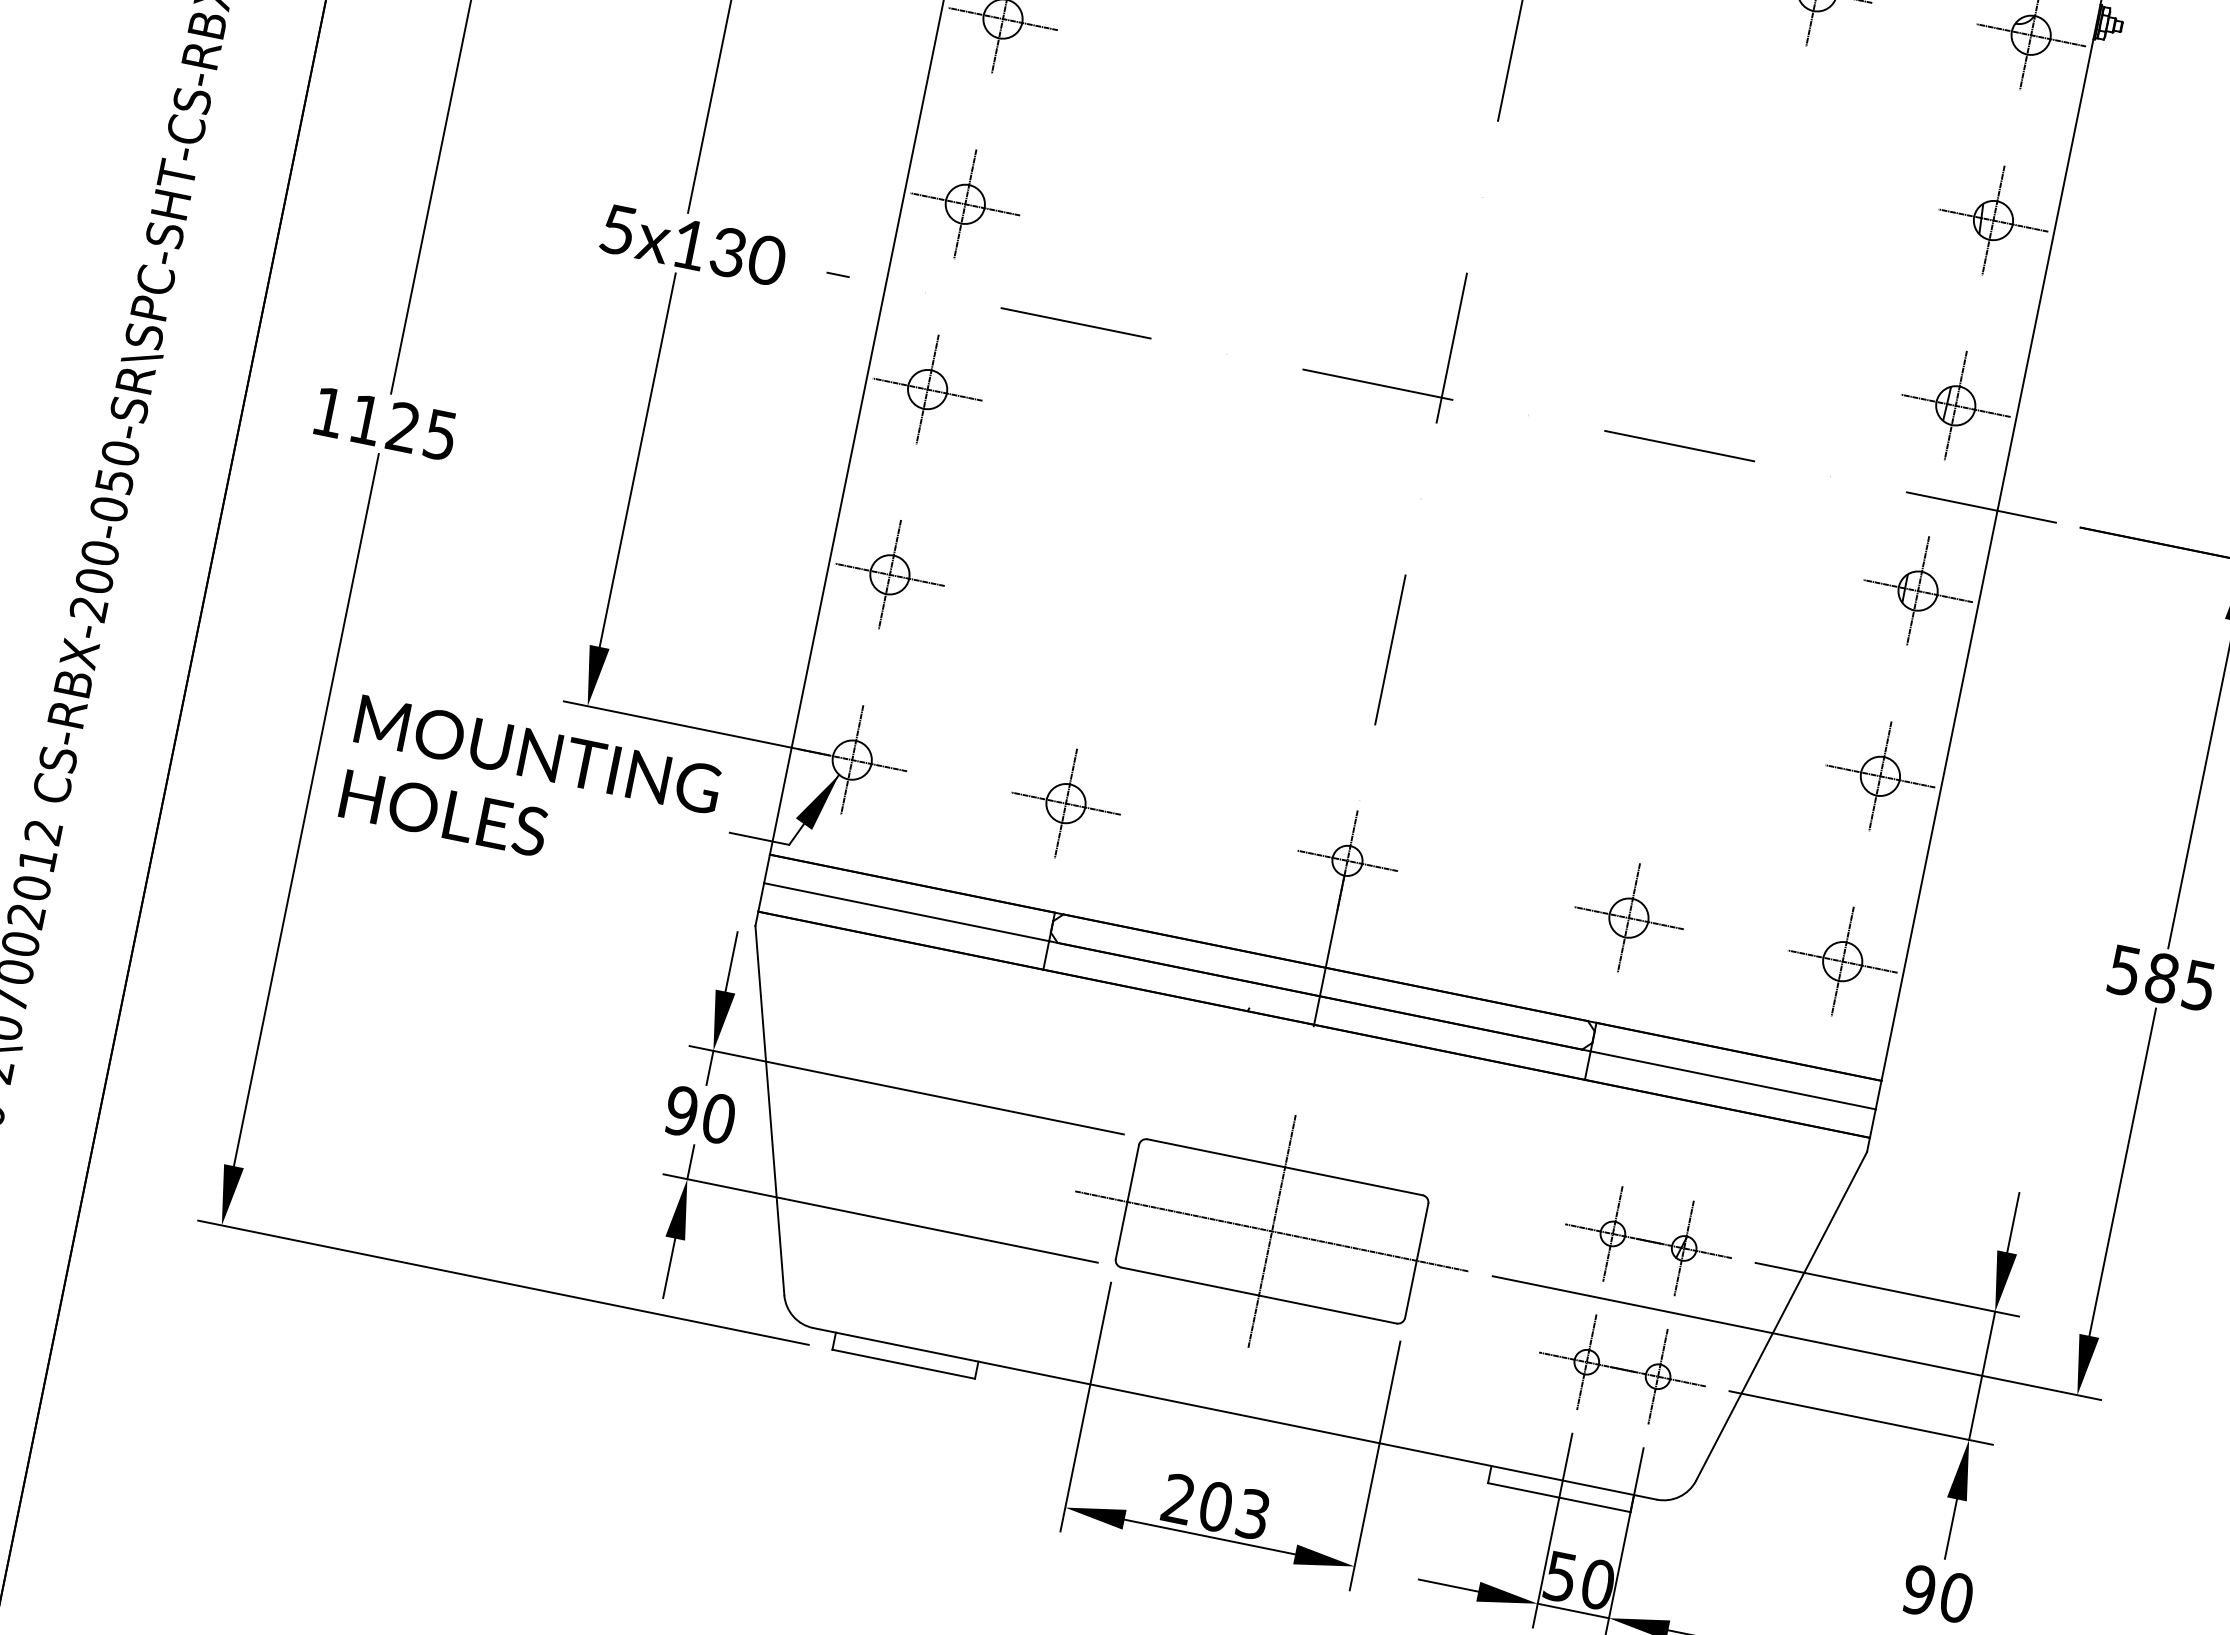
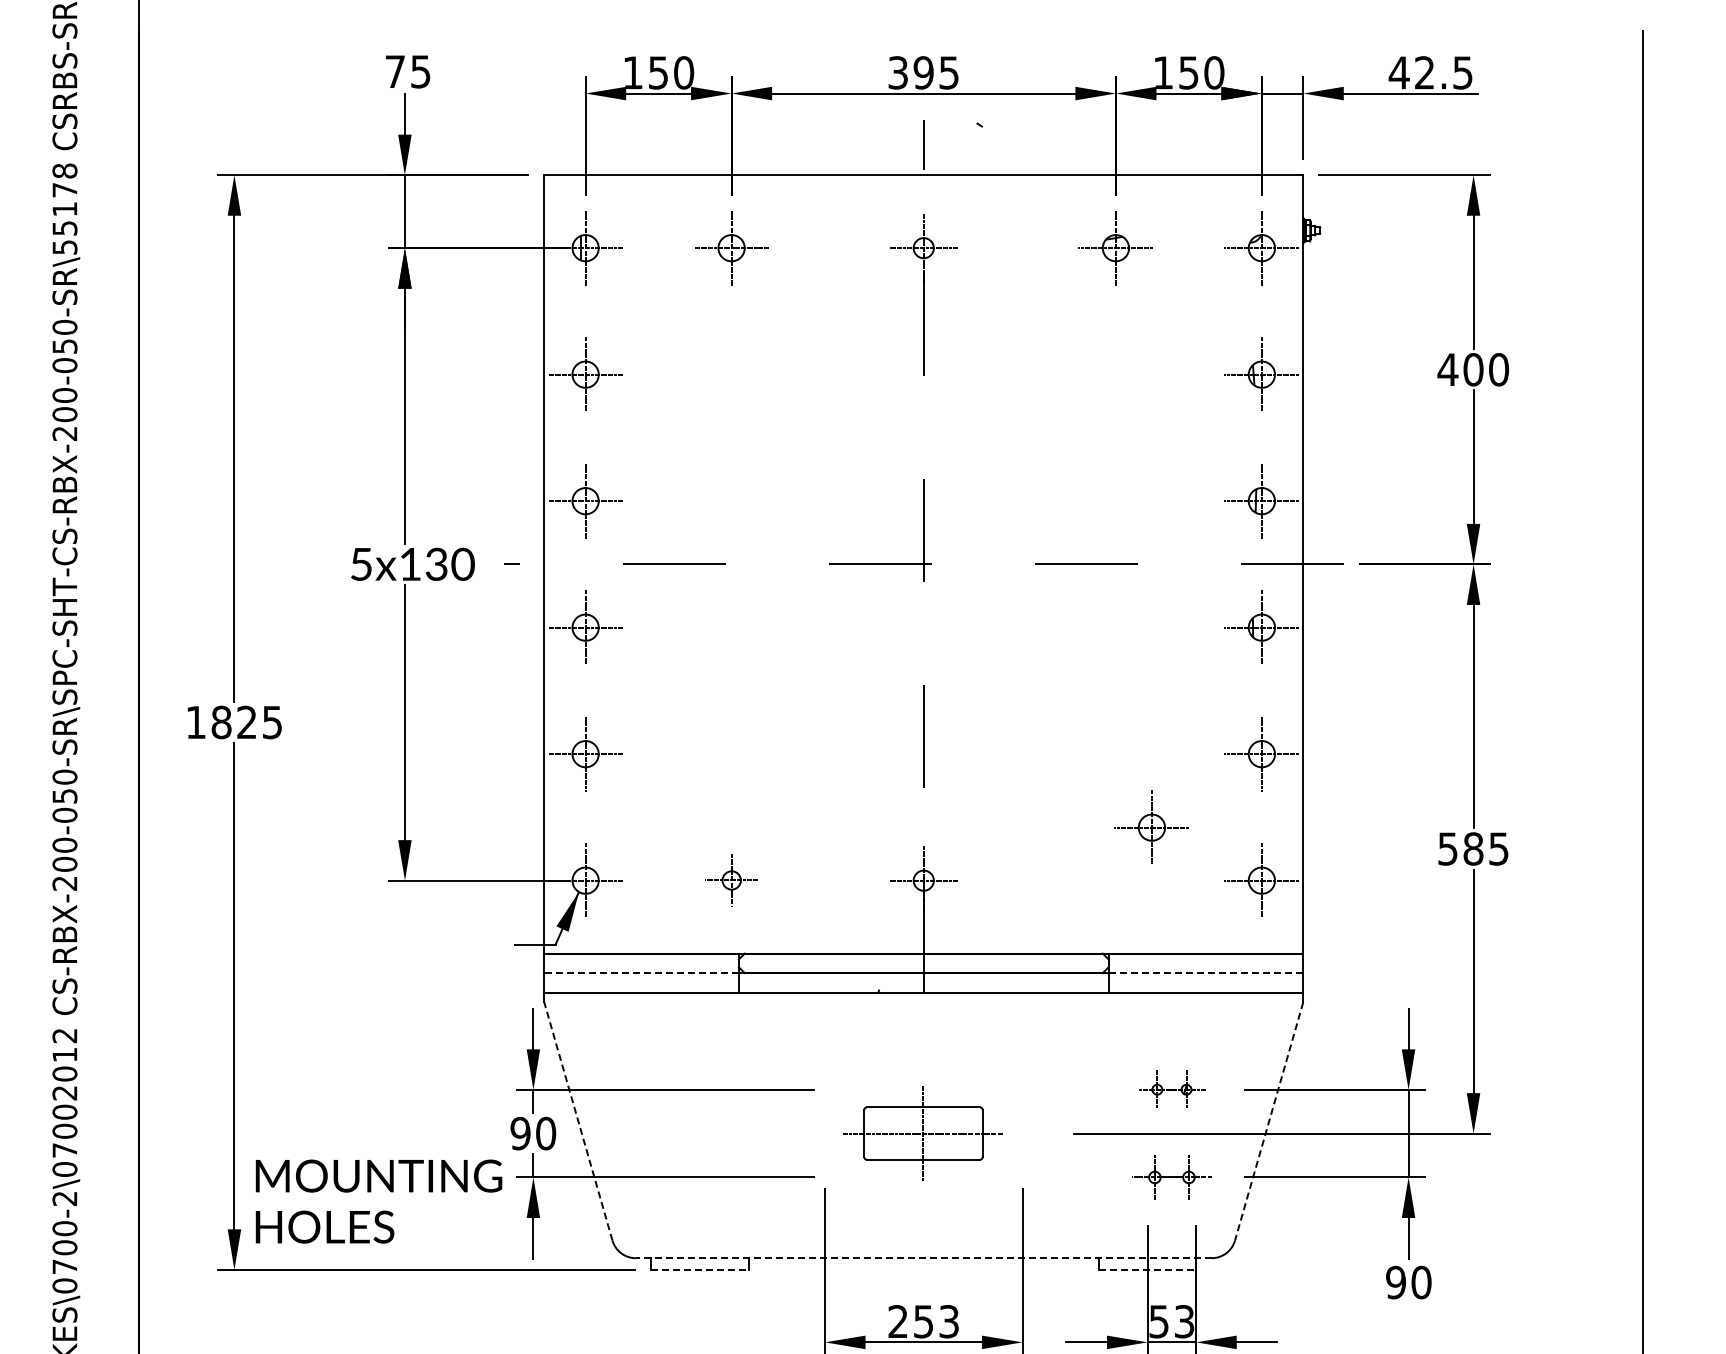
text: (366, 419) -> (221, 722), 1125 -> 1825
text: (529, 791) -> (378, 1201), moved
part: (1066, 801) -> (731, 879), size x0.7
line: (906, 912) -> (641, 973), solid -> dashed
part: (1628, 916) -> (1151, 826), moved
line: (1732, 1080) -> (1205, 973), solid -> dashed
line: (770, 1110) -> (578, 1121), solid -> dashed
part: (1270, 1230) -> (922, 1133), size x0.6
part: (1648, 1240) -> (1171, 1089), size x0.6
line: (1782, 1316) -> (1269, 1121), solid -> dashed
line: (903, 1363) -> (699, 1269), solid -> dashed
part: (1621, 1369) -> (1171, 1177), size x0.7
line: (1234, 1414) -> (923, 1258), solid -> dashed
line: (1559, 1497) -> (1147, 1269), solid -> dashed
text: (1215, 1506) -> (923, 1321), 203 -> 253
text: (1597, 1584) -> (1184, 1321), 50 -> 53

